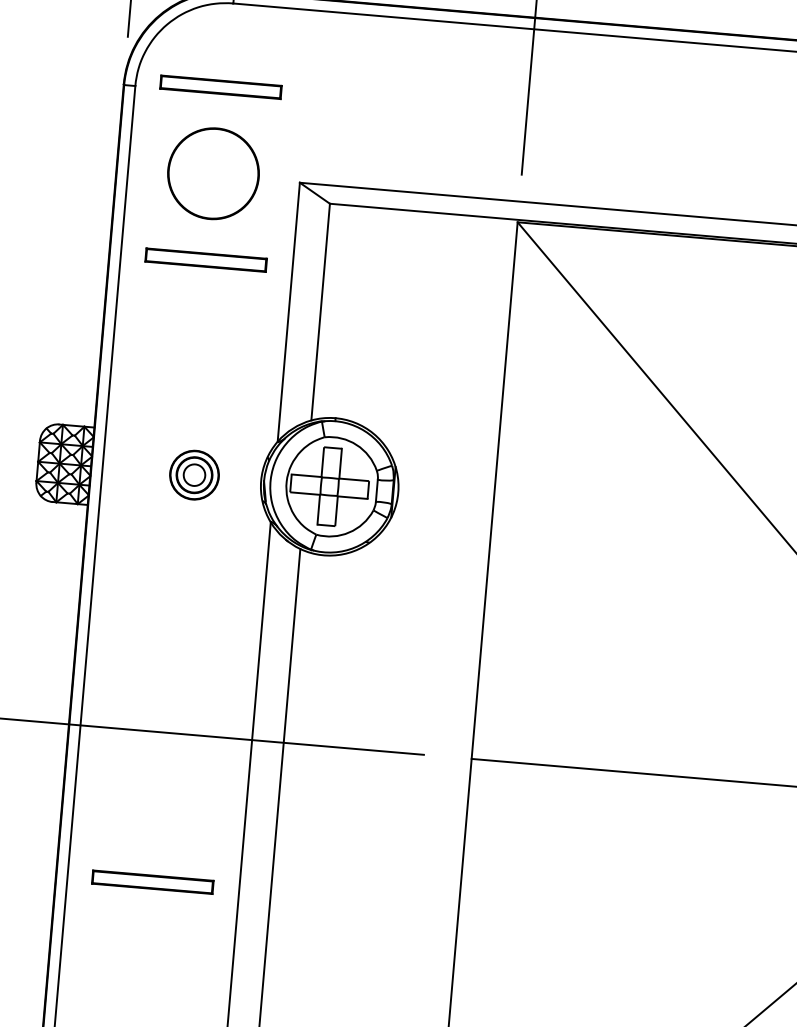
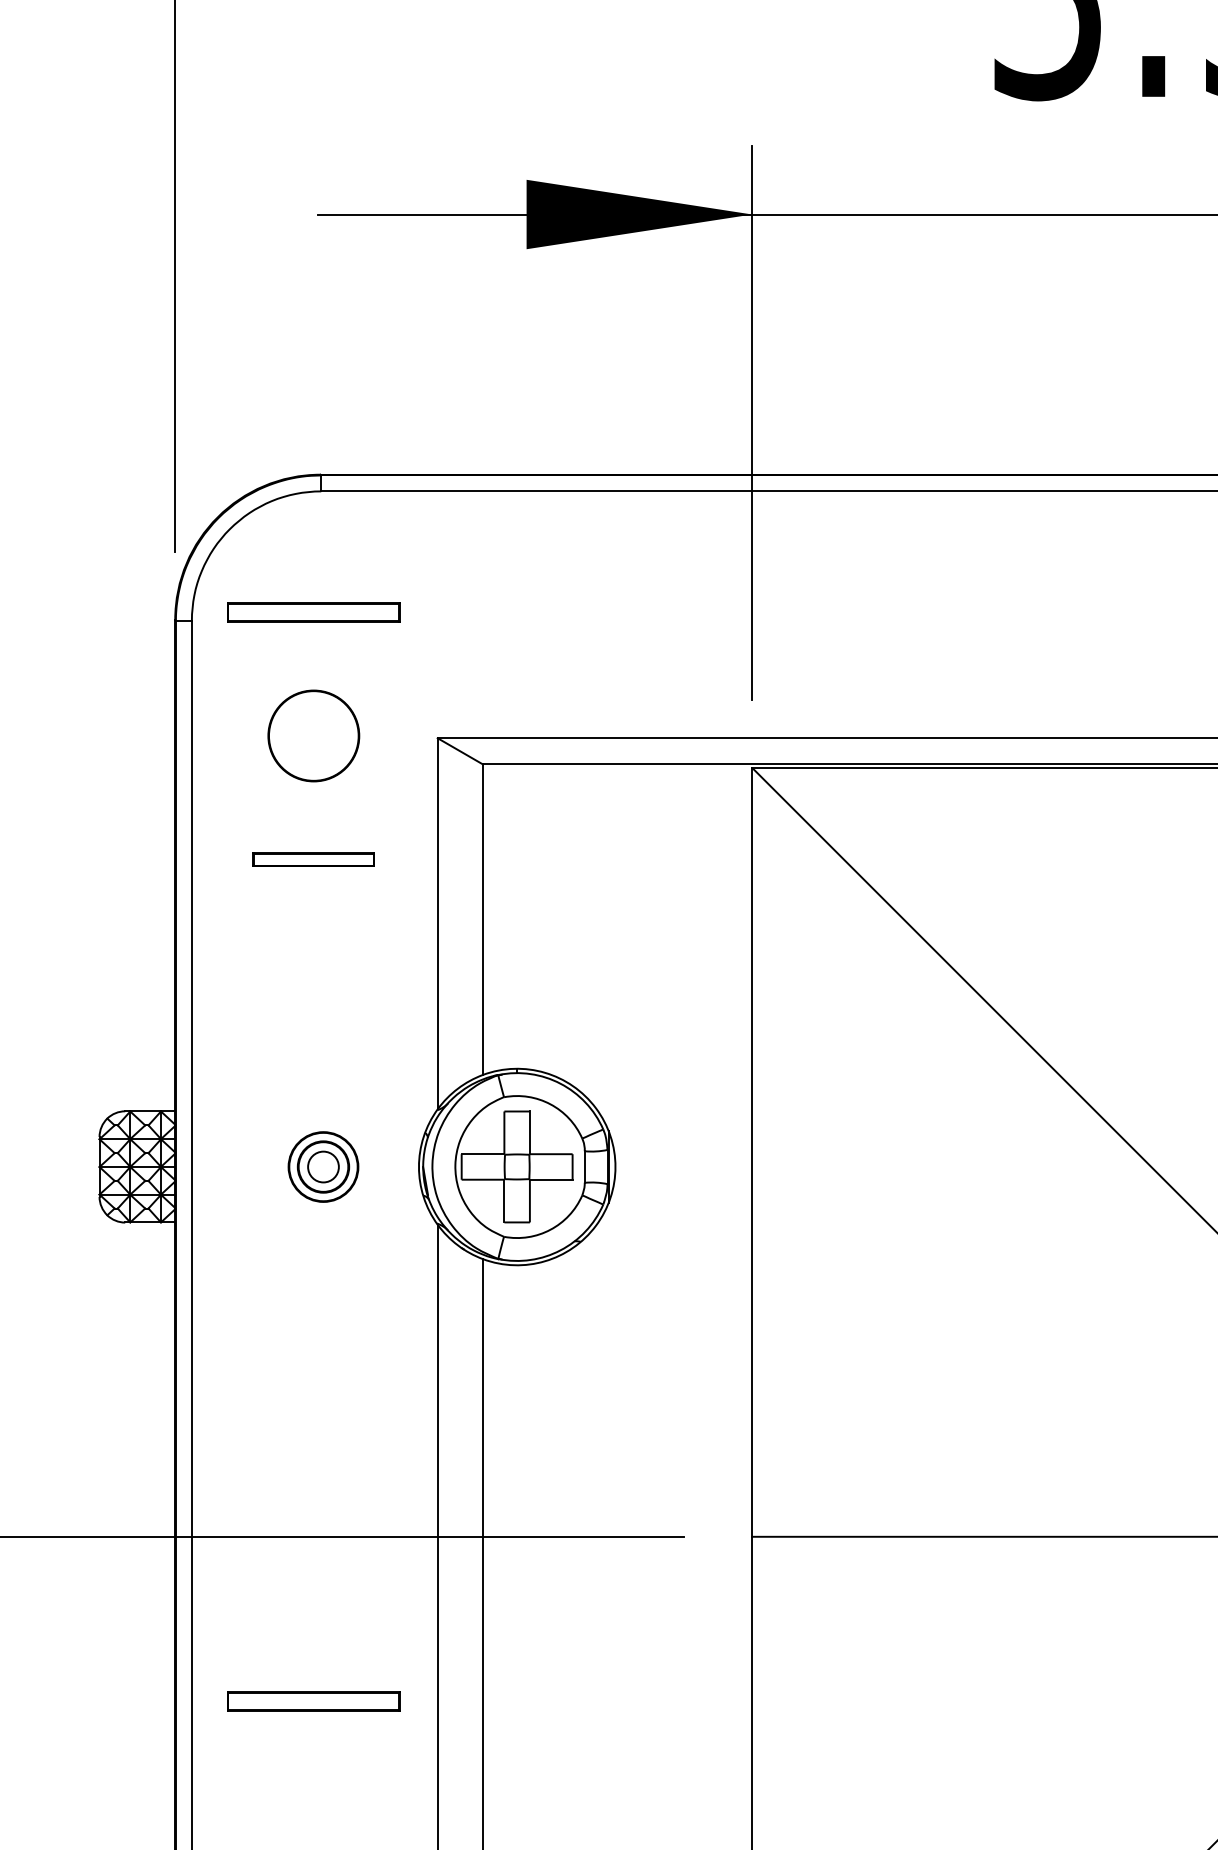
circle: (213, 173) -> (313, 735), size x0.7
part: (205, 259) -> (313, 859), size x0.7
part: (152, 882) -> (313, 1701), moved

